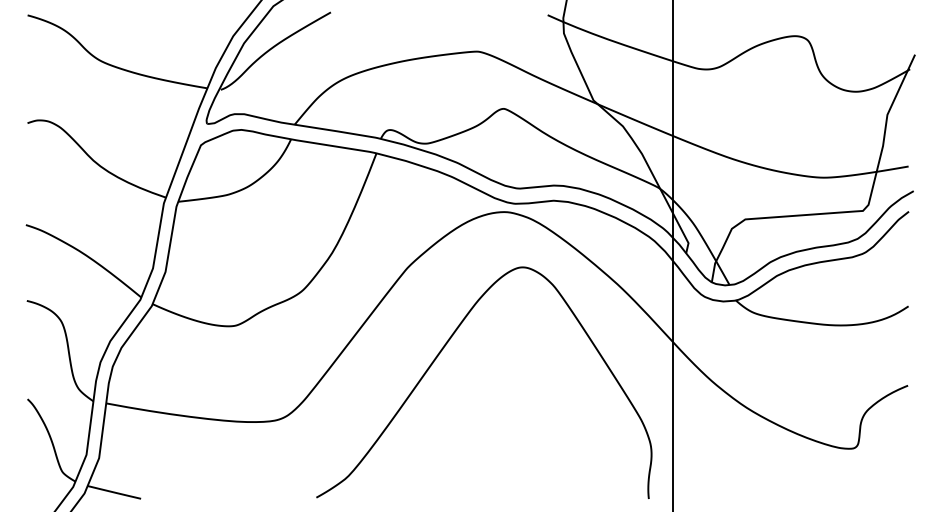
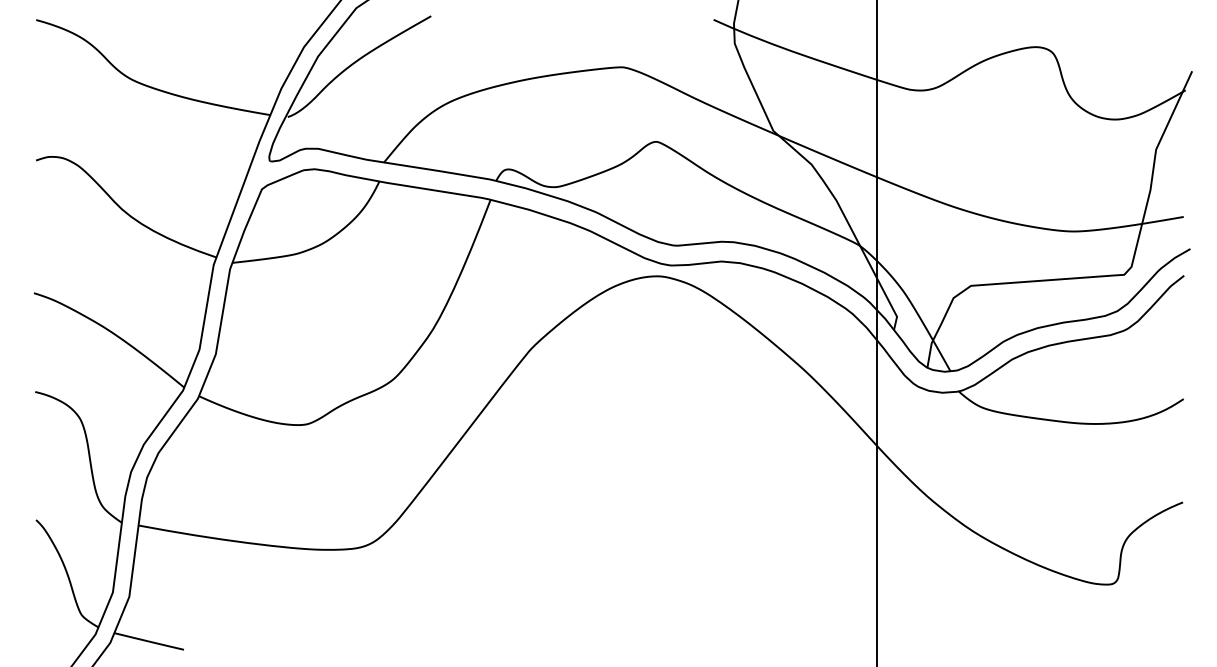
curve: (440, 352) -> (574, 459), removed

